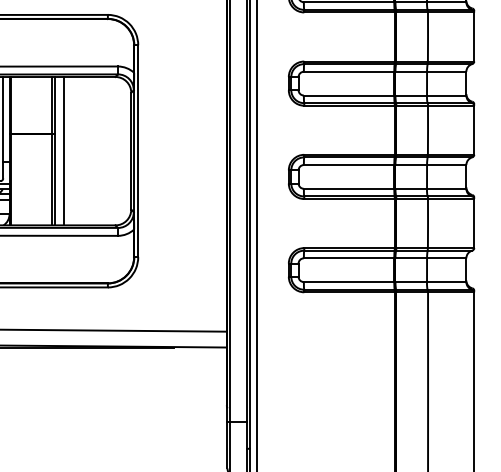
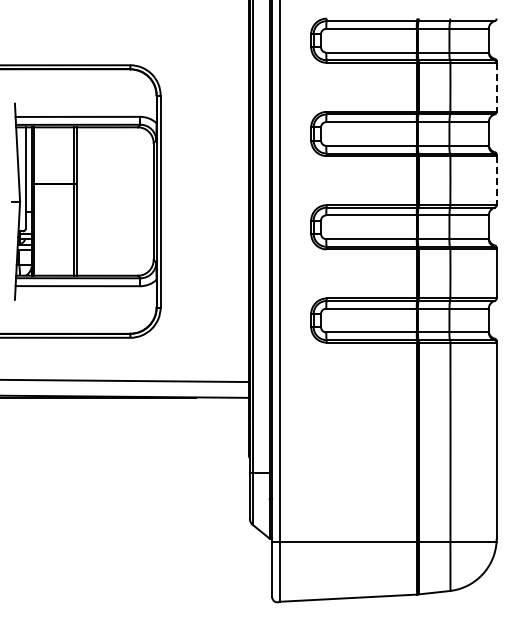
line: (474, 37) -> (496, 87), solid -> dashed
line: (474, 130) -> (496, 180), solid -> dashed
line: (64, 151) -> (86, 201), removed

